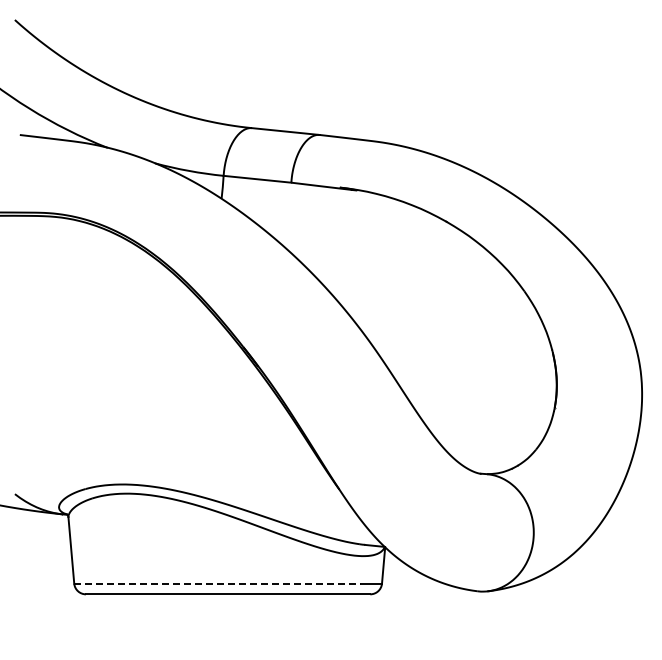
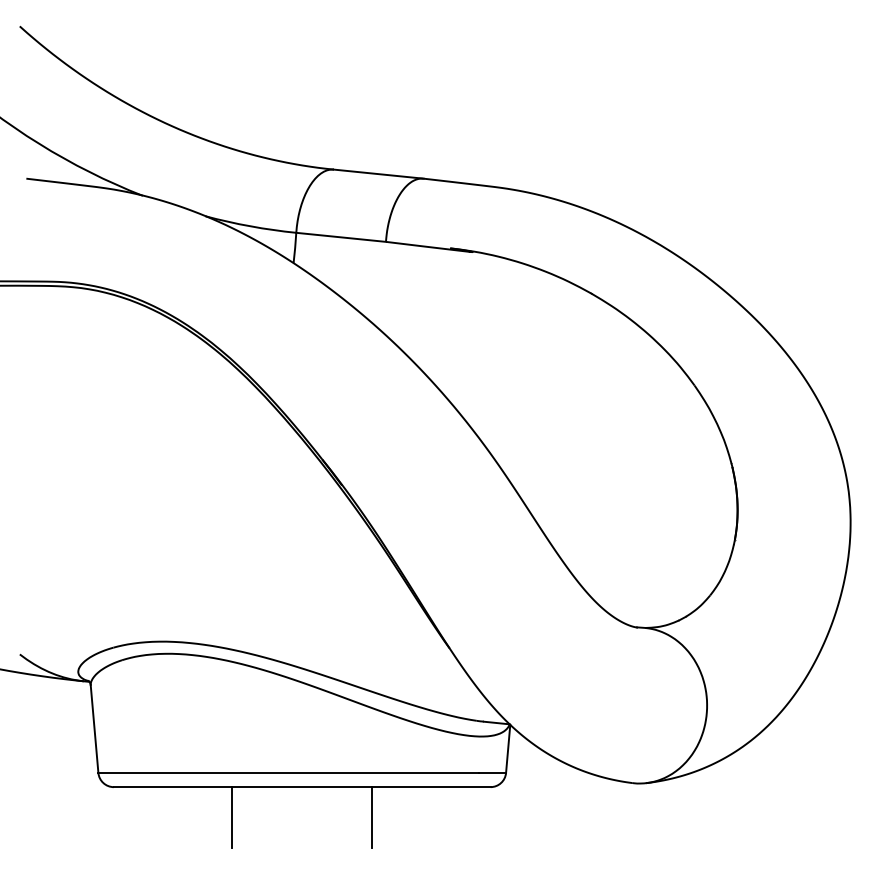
line: (217, 583) -> (288, 772), dashed -> solid
line: (175, 616) -> (232, 816), added
line: (281, 616) -> (372, 816), added

